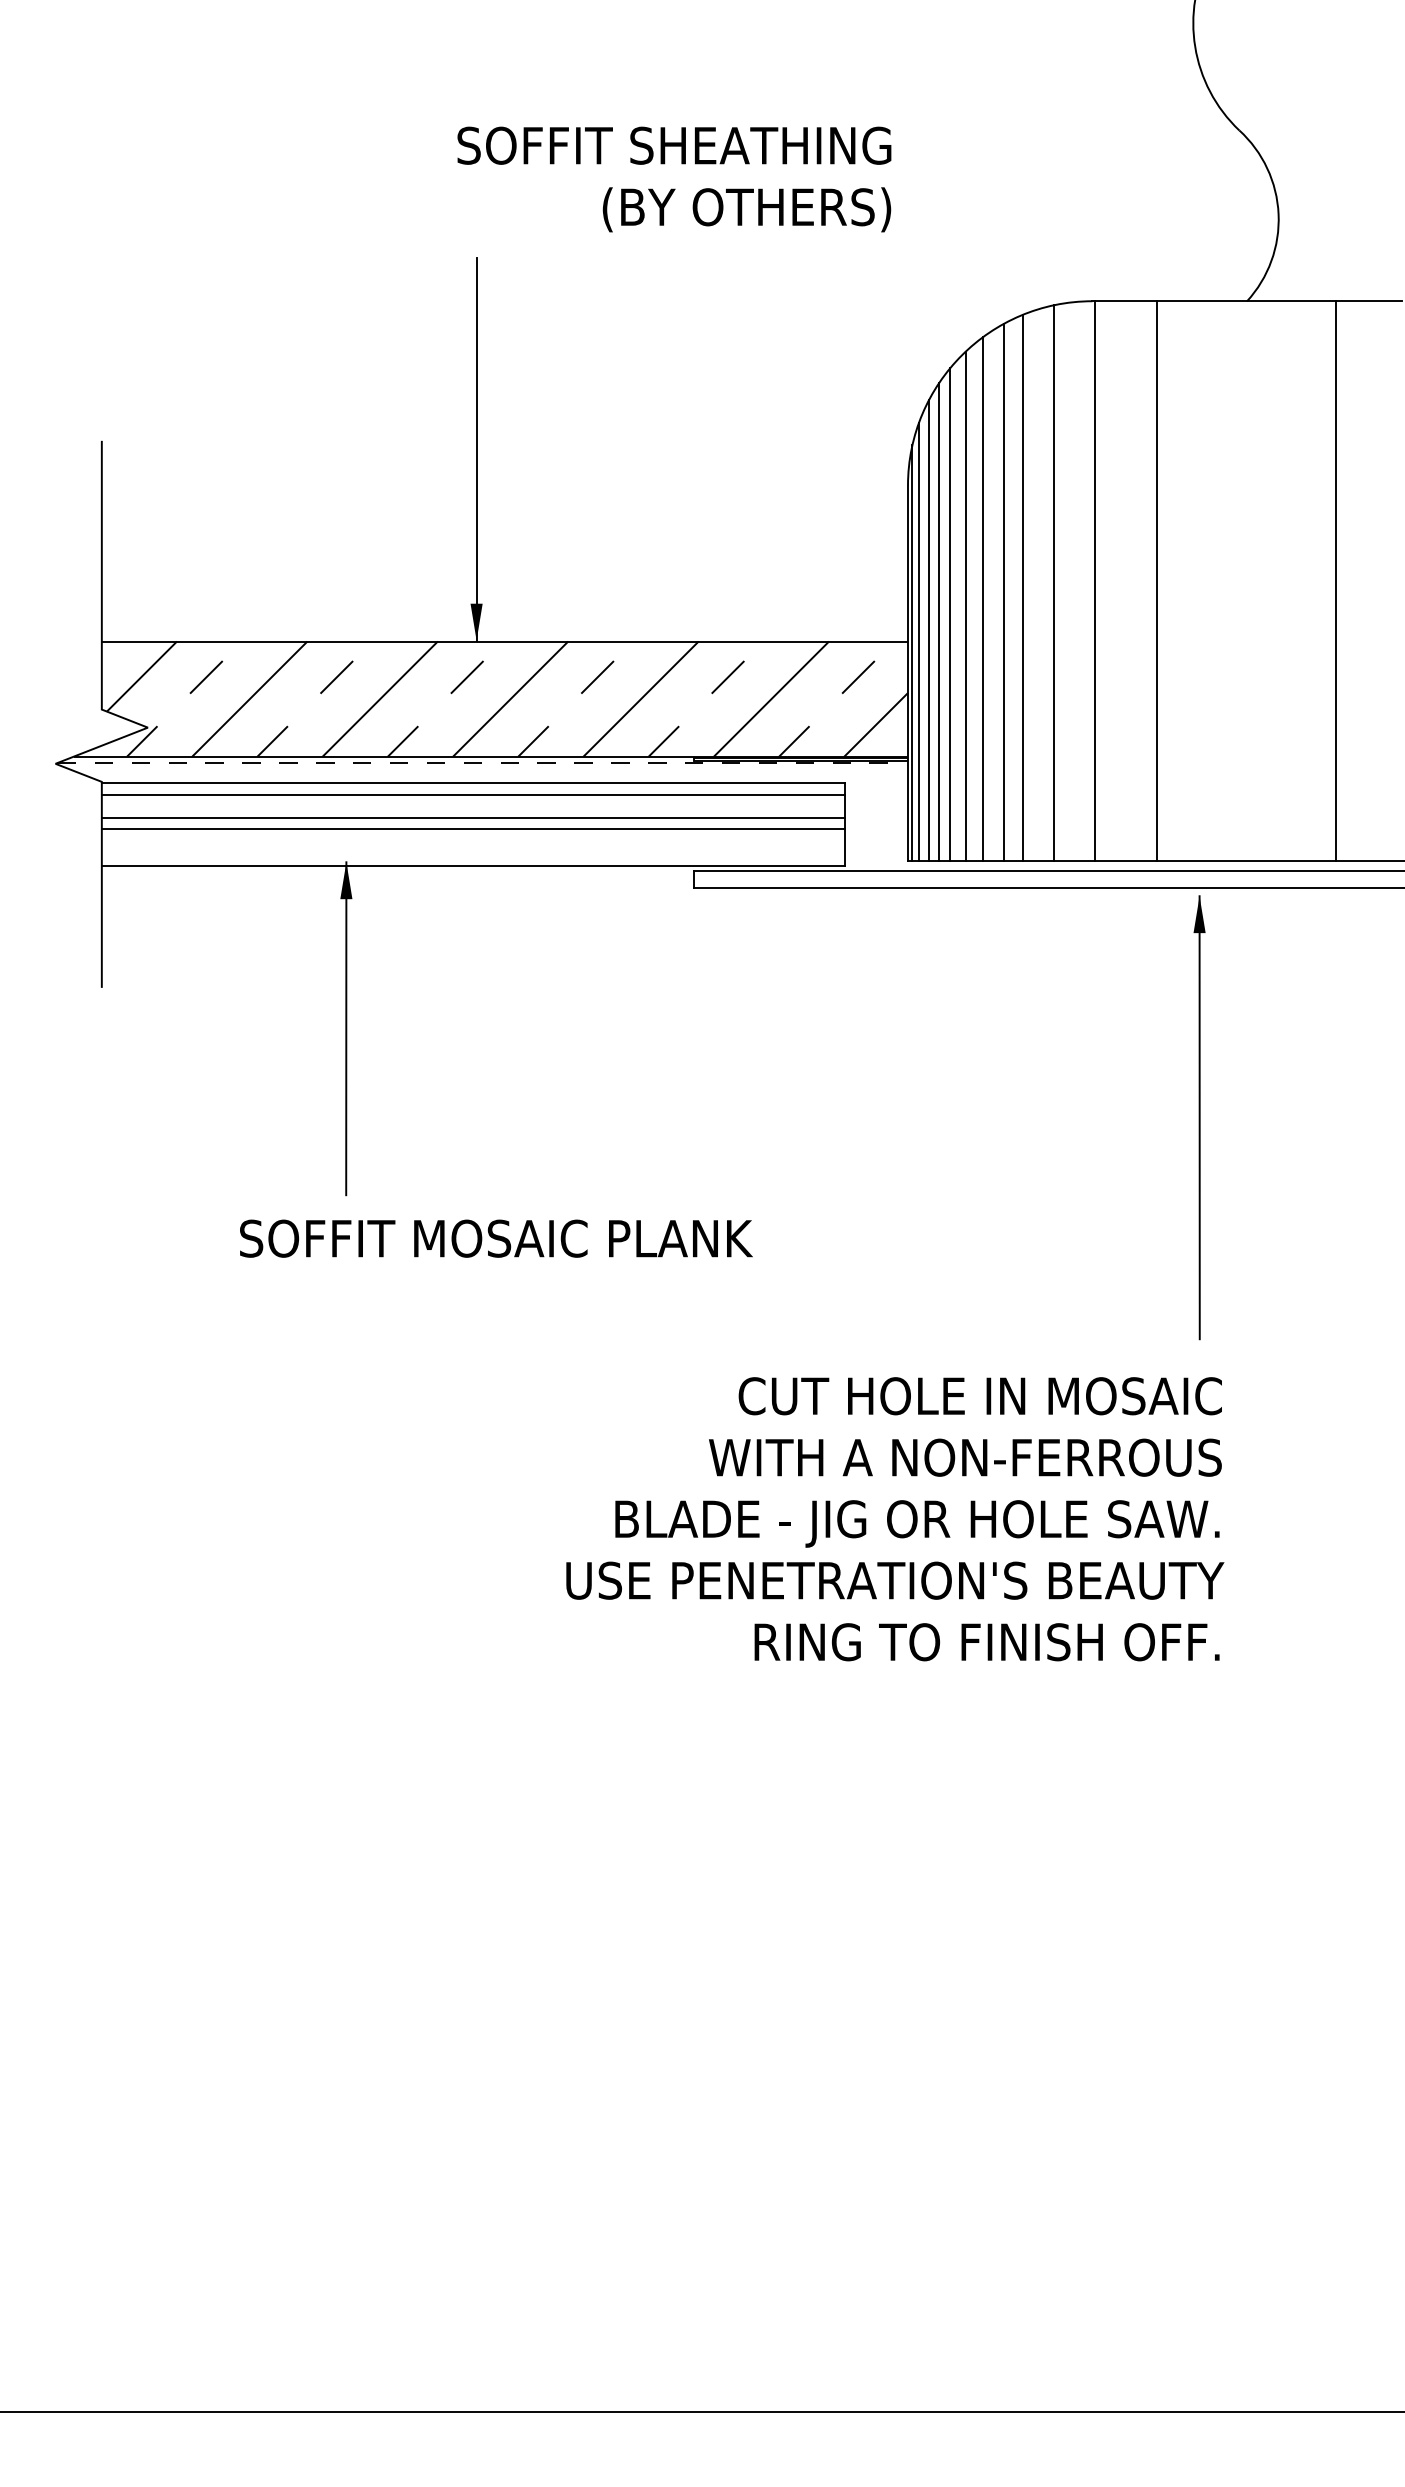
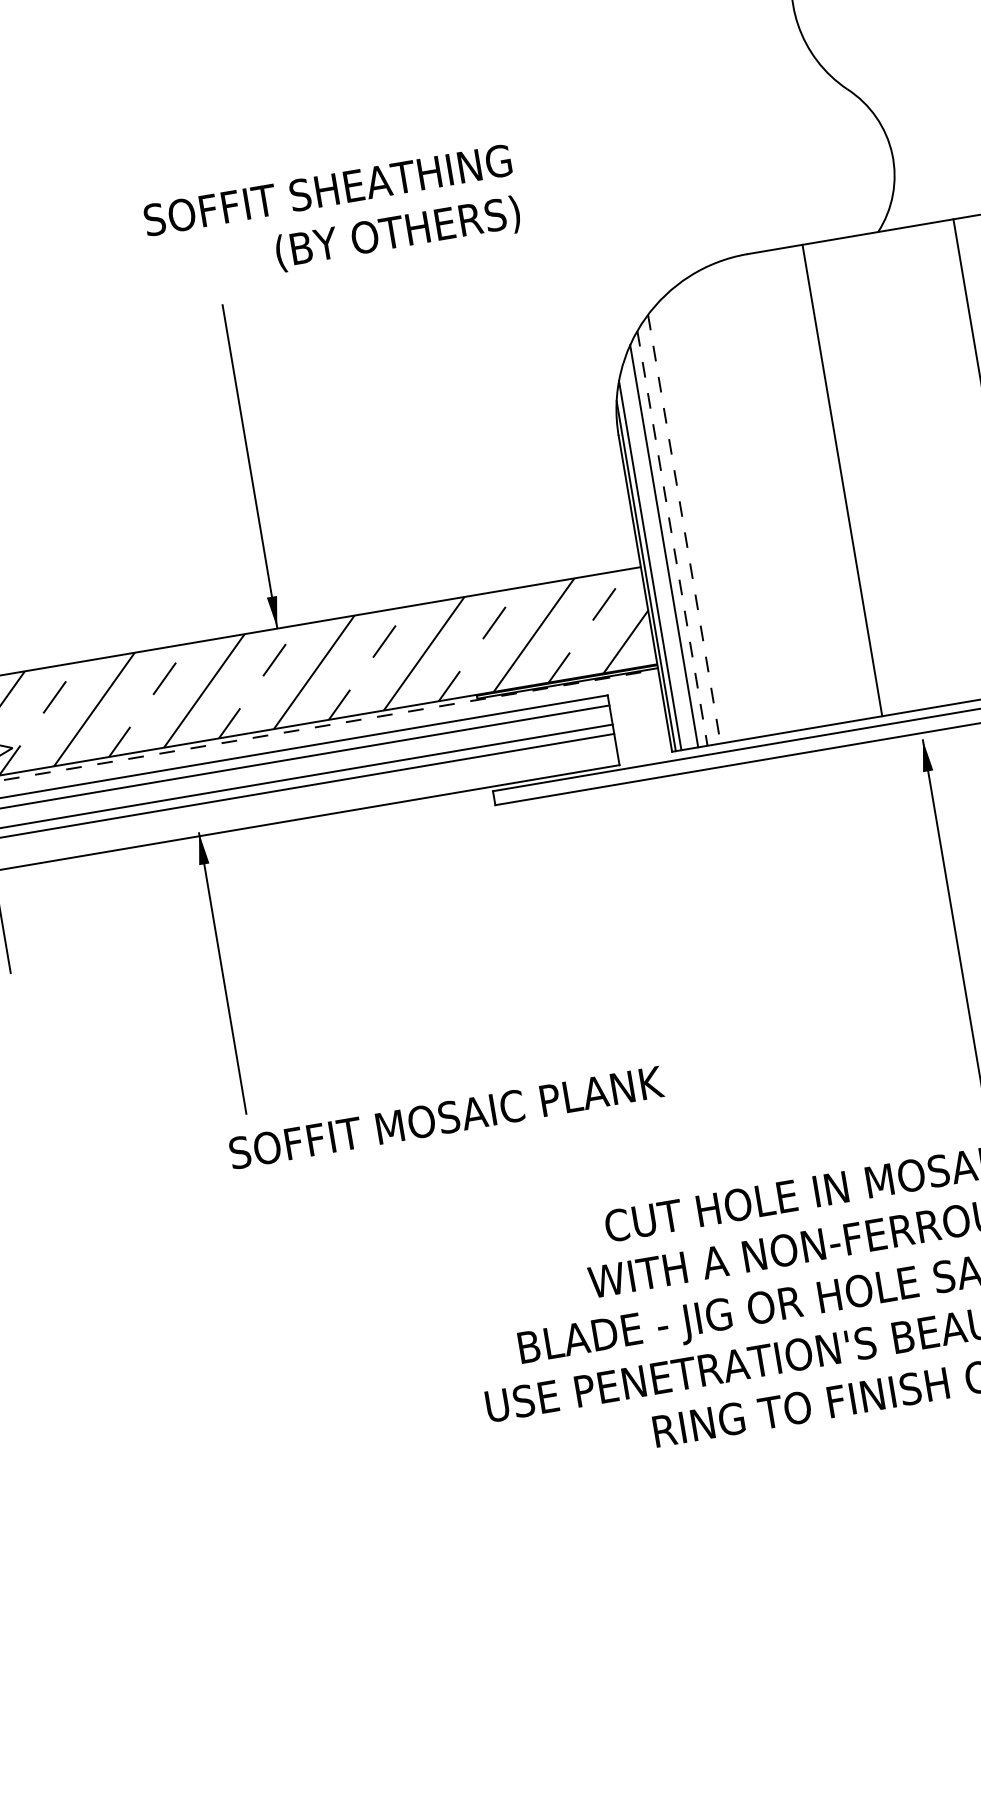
text: (674, 179) -> (332, 218), moved
line: (1095, 580) -> (790, 488), removed
line: (1054, 582) -> (755, 496), removed
line: (1023, 587) -> (730, 505), removed
line: (1004, 591) -> (715, 511), removed
line: (983, 598) -> (698, 520), removed
line: (965, 606) -> (684, 529), solid -> dashed
line: (950, 615) -> (673, 539), solid -> dashed
line: (929, 630) -> (657, 554), removed
text: (496, 1238) -> (446, 1117), moved

